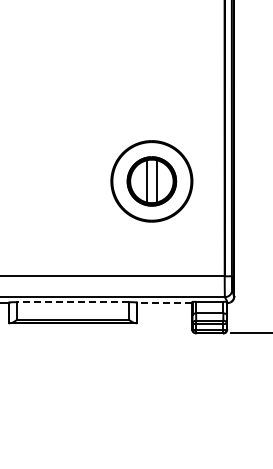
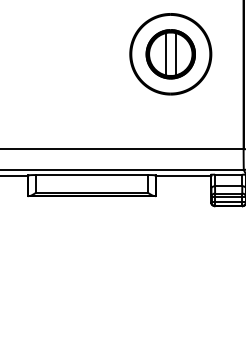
line: (72, 302) -> (91, 175), dashed -> solid
line: (164, 303) -> (183, 176), dashed -> solid

